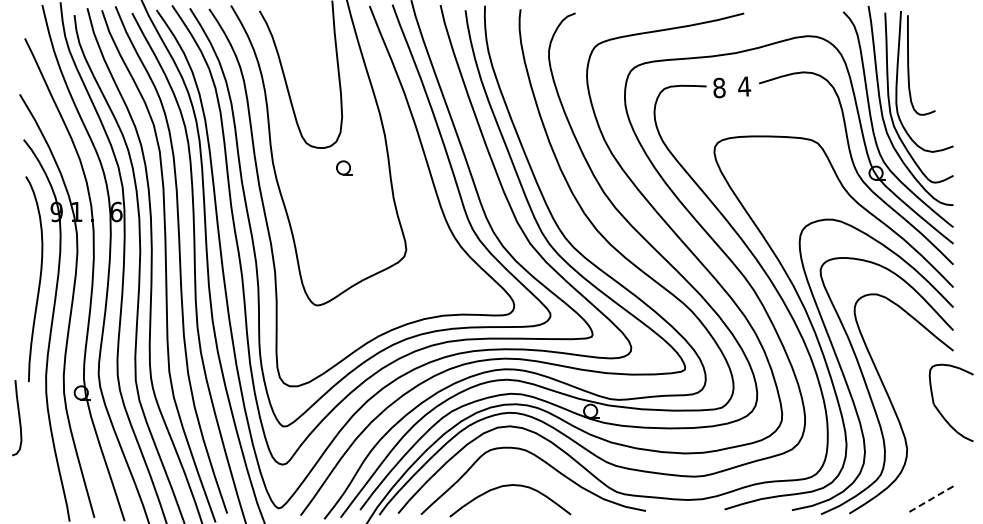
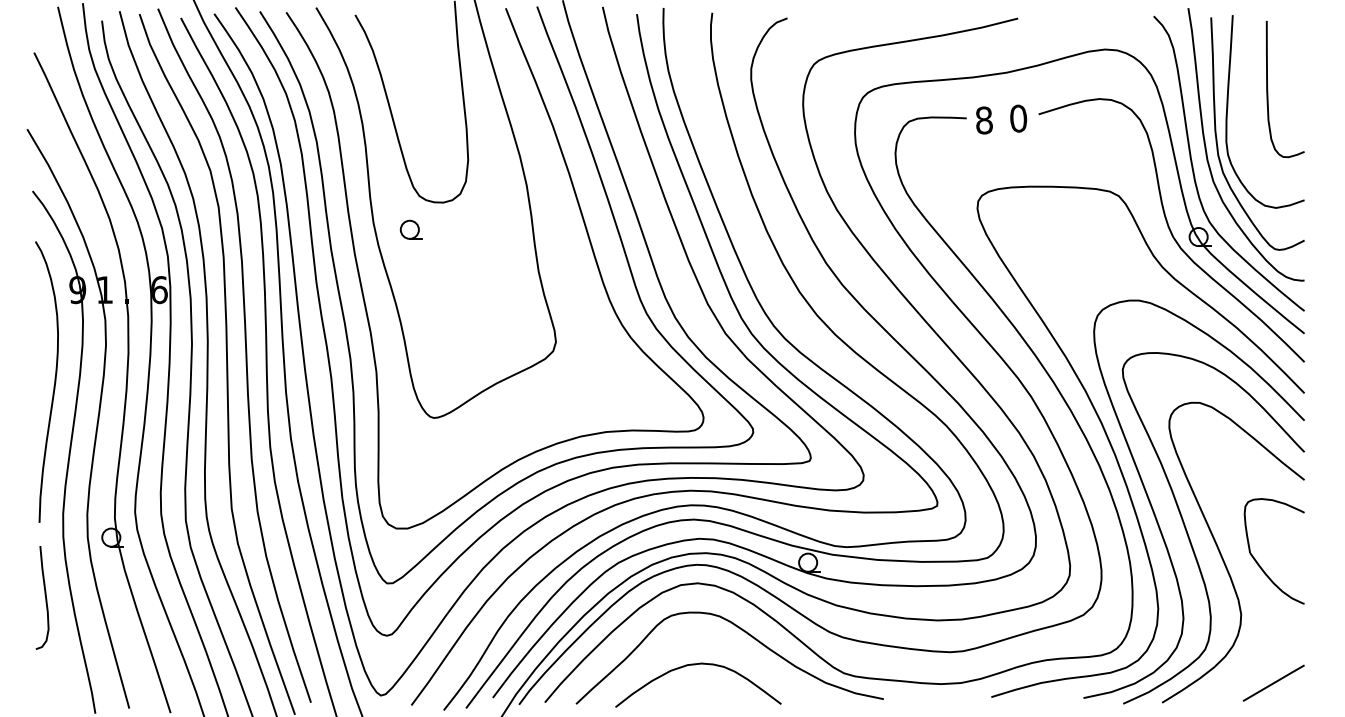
curve: (909, 65) -> (1268, 89), moved
text: (744, 86) -> (1018, 118), 4 -> 0
part: (344, 167) -> (411, 229), moved
part: (940, 411) -> (1259, 563), moved
curve: (18, 418) -> (44, 598), moved
line: (931, 498) -> (1274, 682), dashed -> solid

